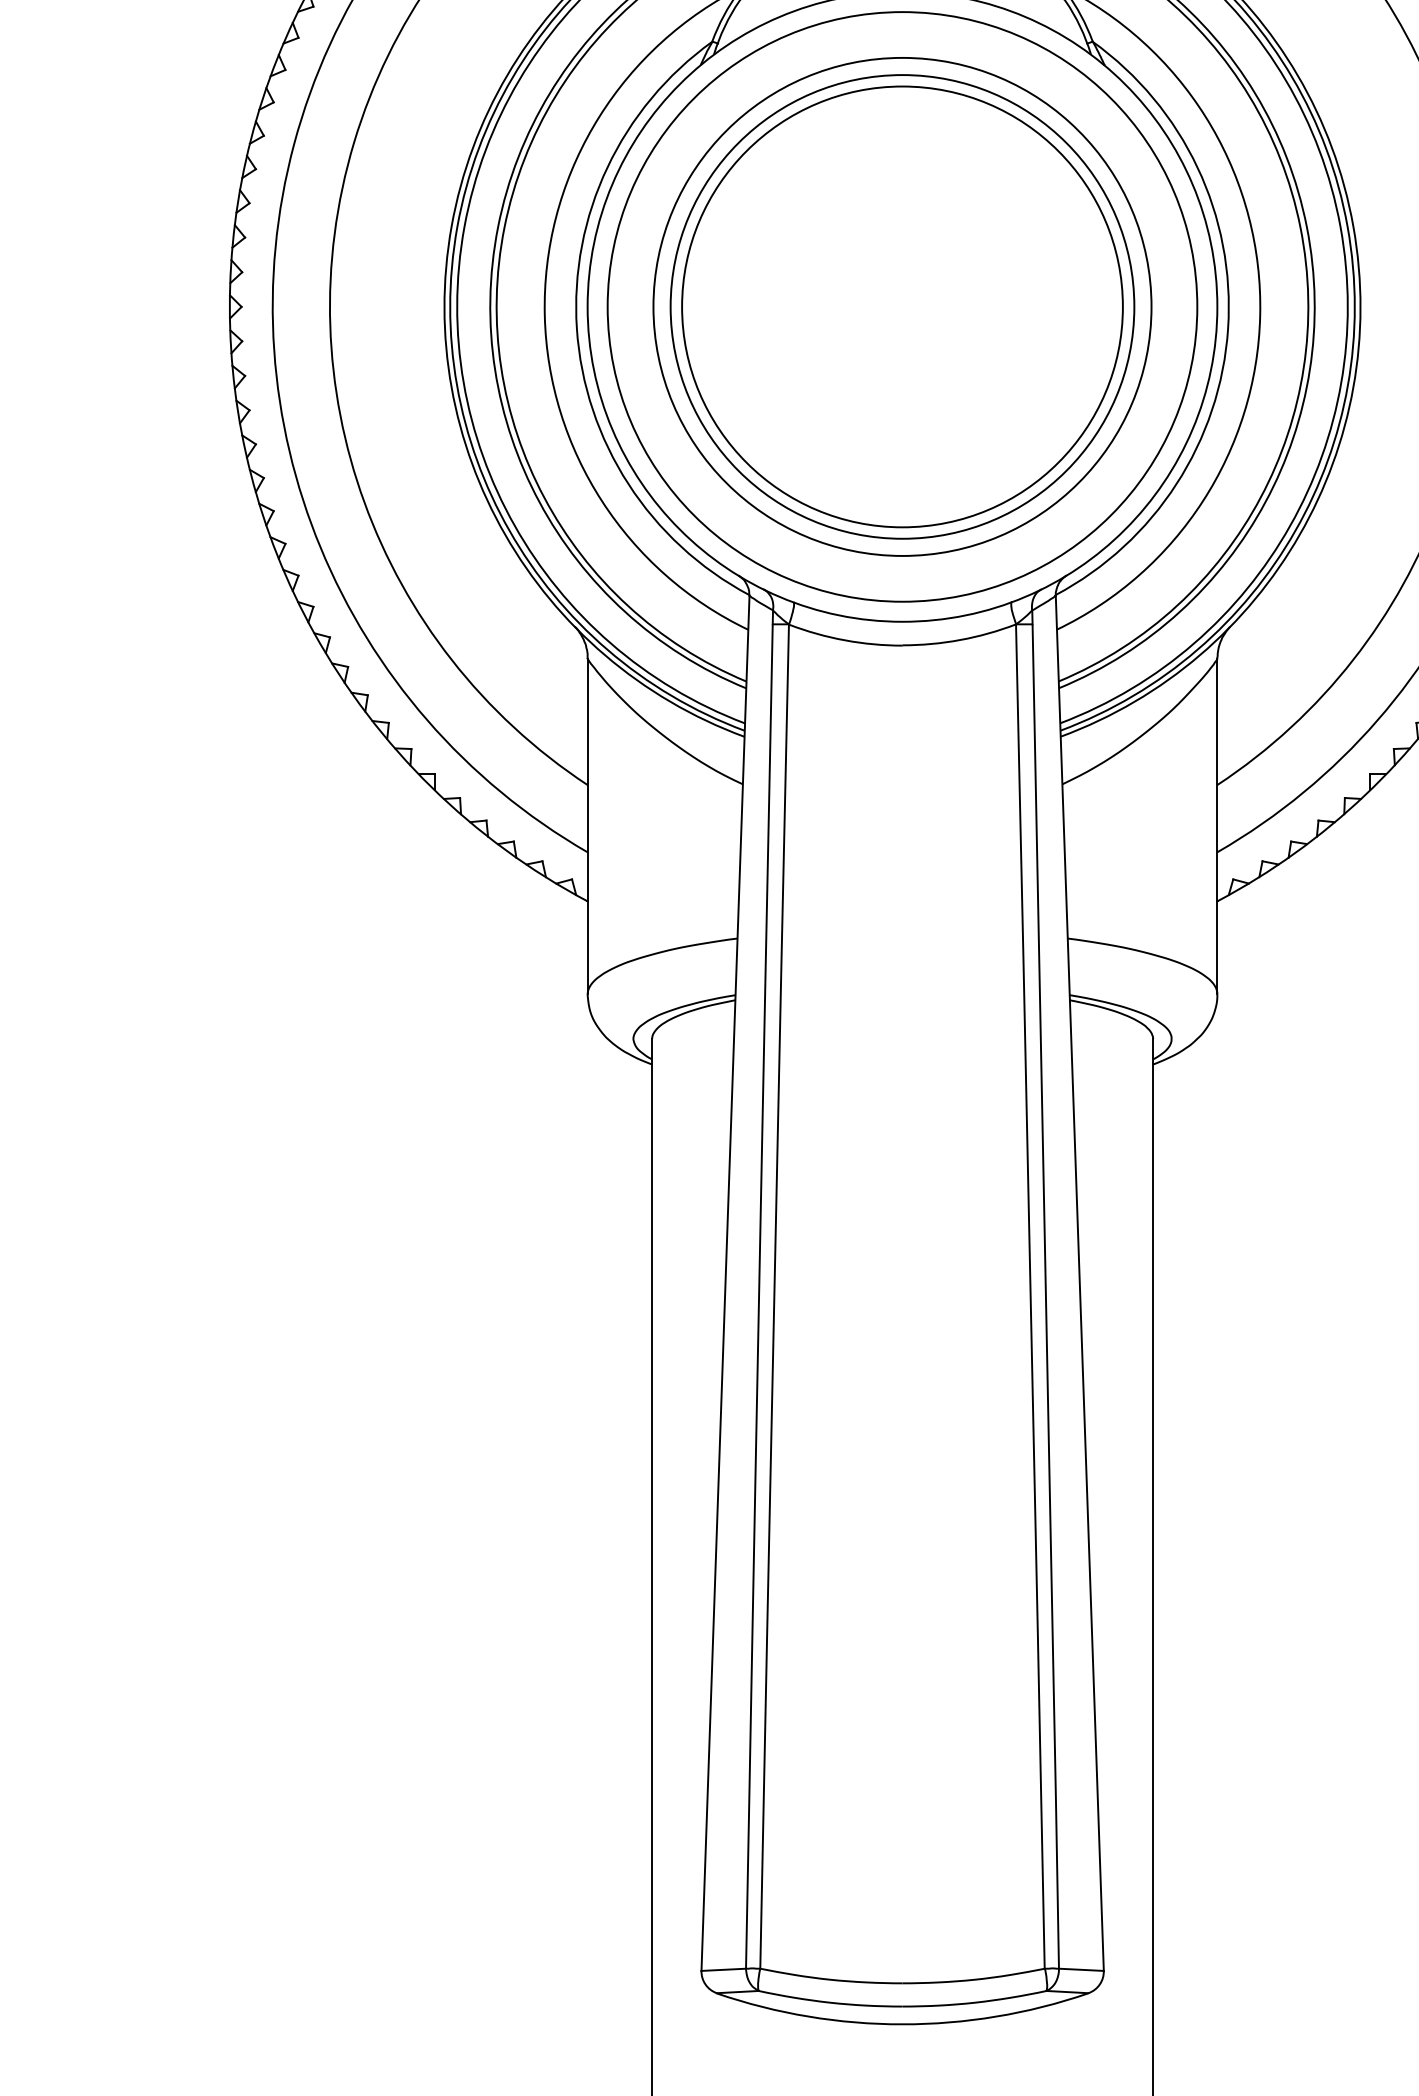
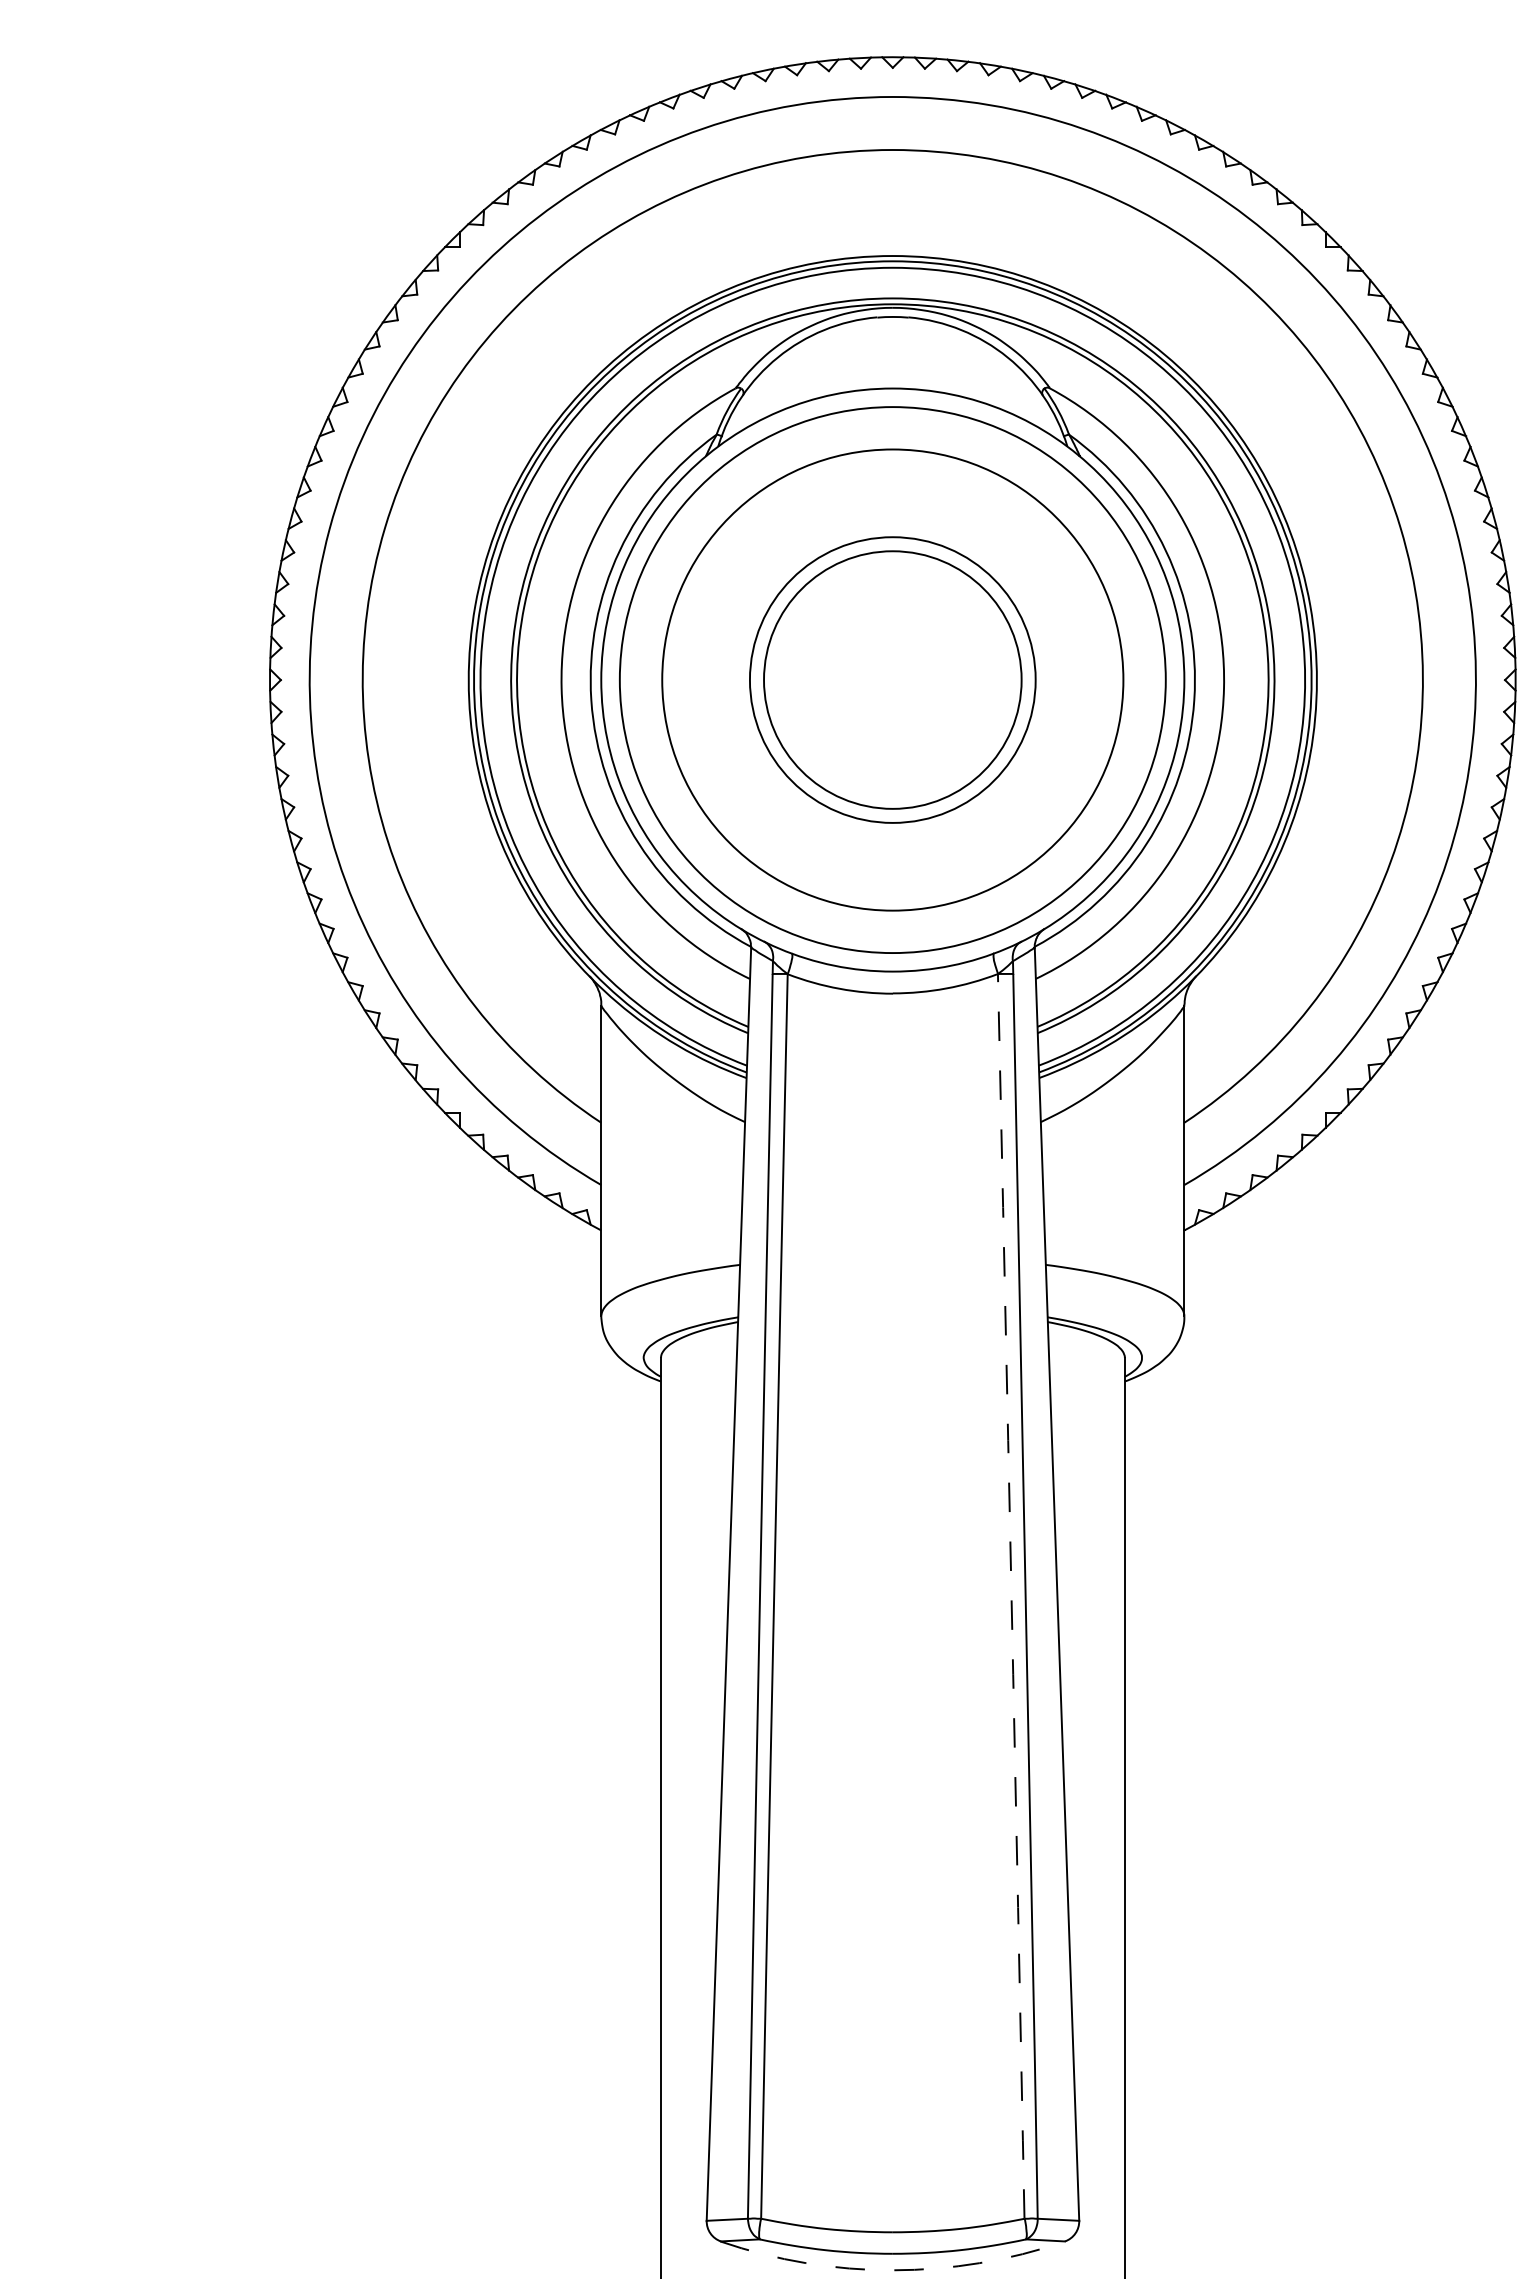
circle: (902, 306) -> (892, 679), size x0.6
circle: (902, 307) -> (892, 680), size x0.7
arc: (1030, 1296) -> (1011, 1596), solid -> dashed
arc: (902, 2024) -> (892, 2270), solid -> dashed

